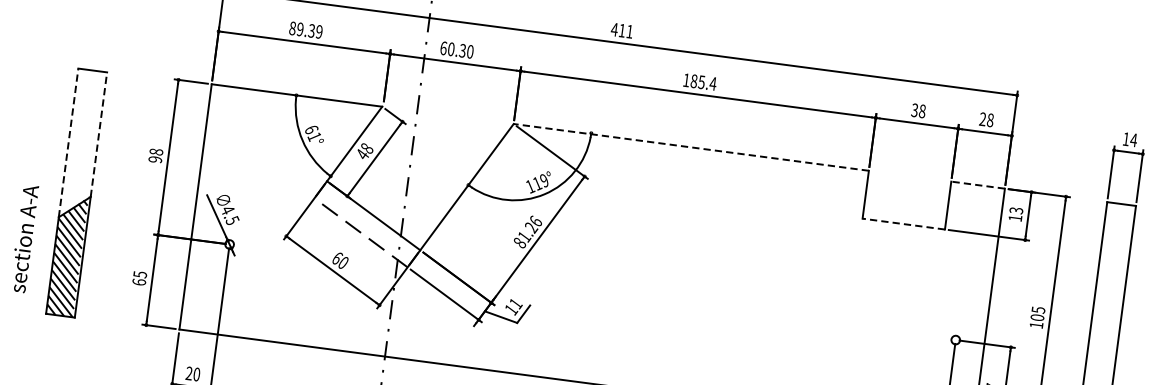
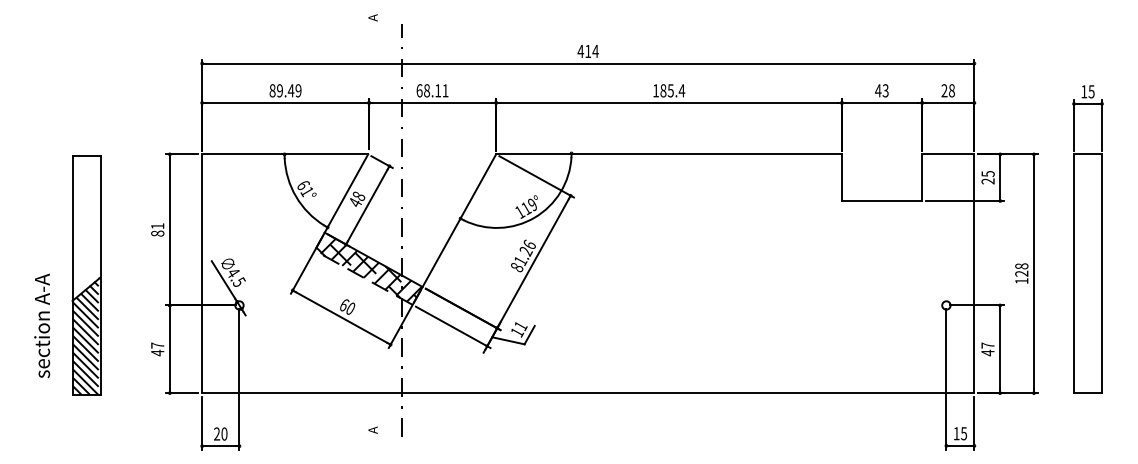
text: (311, 30) -> (290, 90), 89.39 -> 89.49
text: (629, 31) -> (595, 51), 411 -> 414
text: (461, 50) -> (436, 90), 60.30 -> 68.11
text: (918, 110) -> (881, 90), 38 -> 43
line: (98, 134) -> (100, 216), dashed -> solid
text: (1133, 139) -> (1091, 91), 14 -> 15
line: (68, 142) -> (72, 228), dashed -> solid
line: (691, 147) -> (669, 154), dashed -> solid
text: (155, 155) -> (157, 229), 98 -> 81
line: (977, 185) -> (947, 154), dashed -> solid
text: (1015, 214) -> (987, 177), 13 -> 25
hatch: (368, 222) -> (369, 266), added
line: (903, 224) -> (881, 201), dashed -> solid
text: (139, 278) -> (157, 349), 65 -> 47
text: (1037, 313) -> (1021, 269), 105 -> 128

